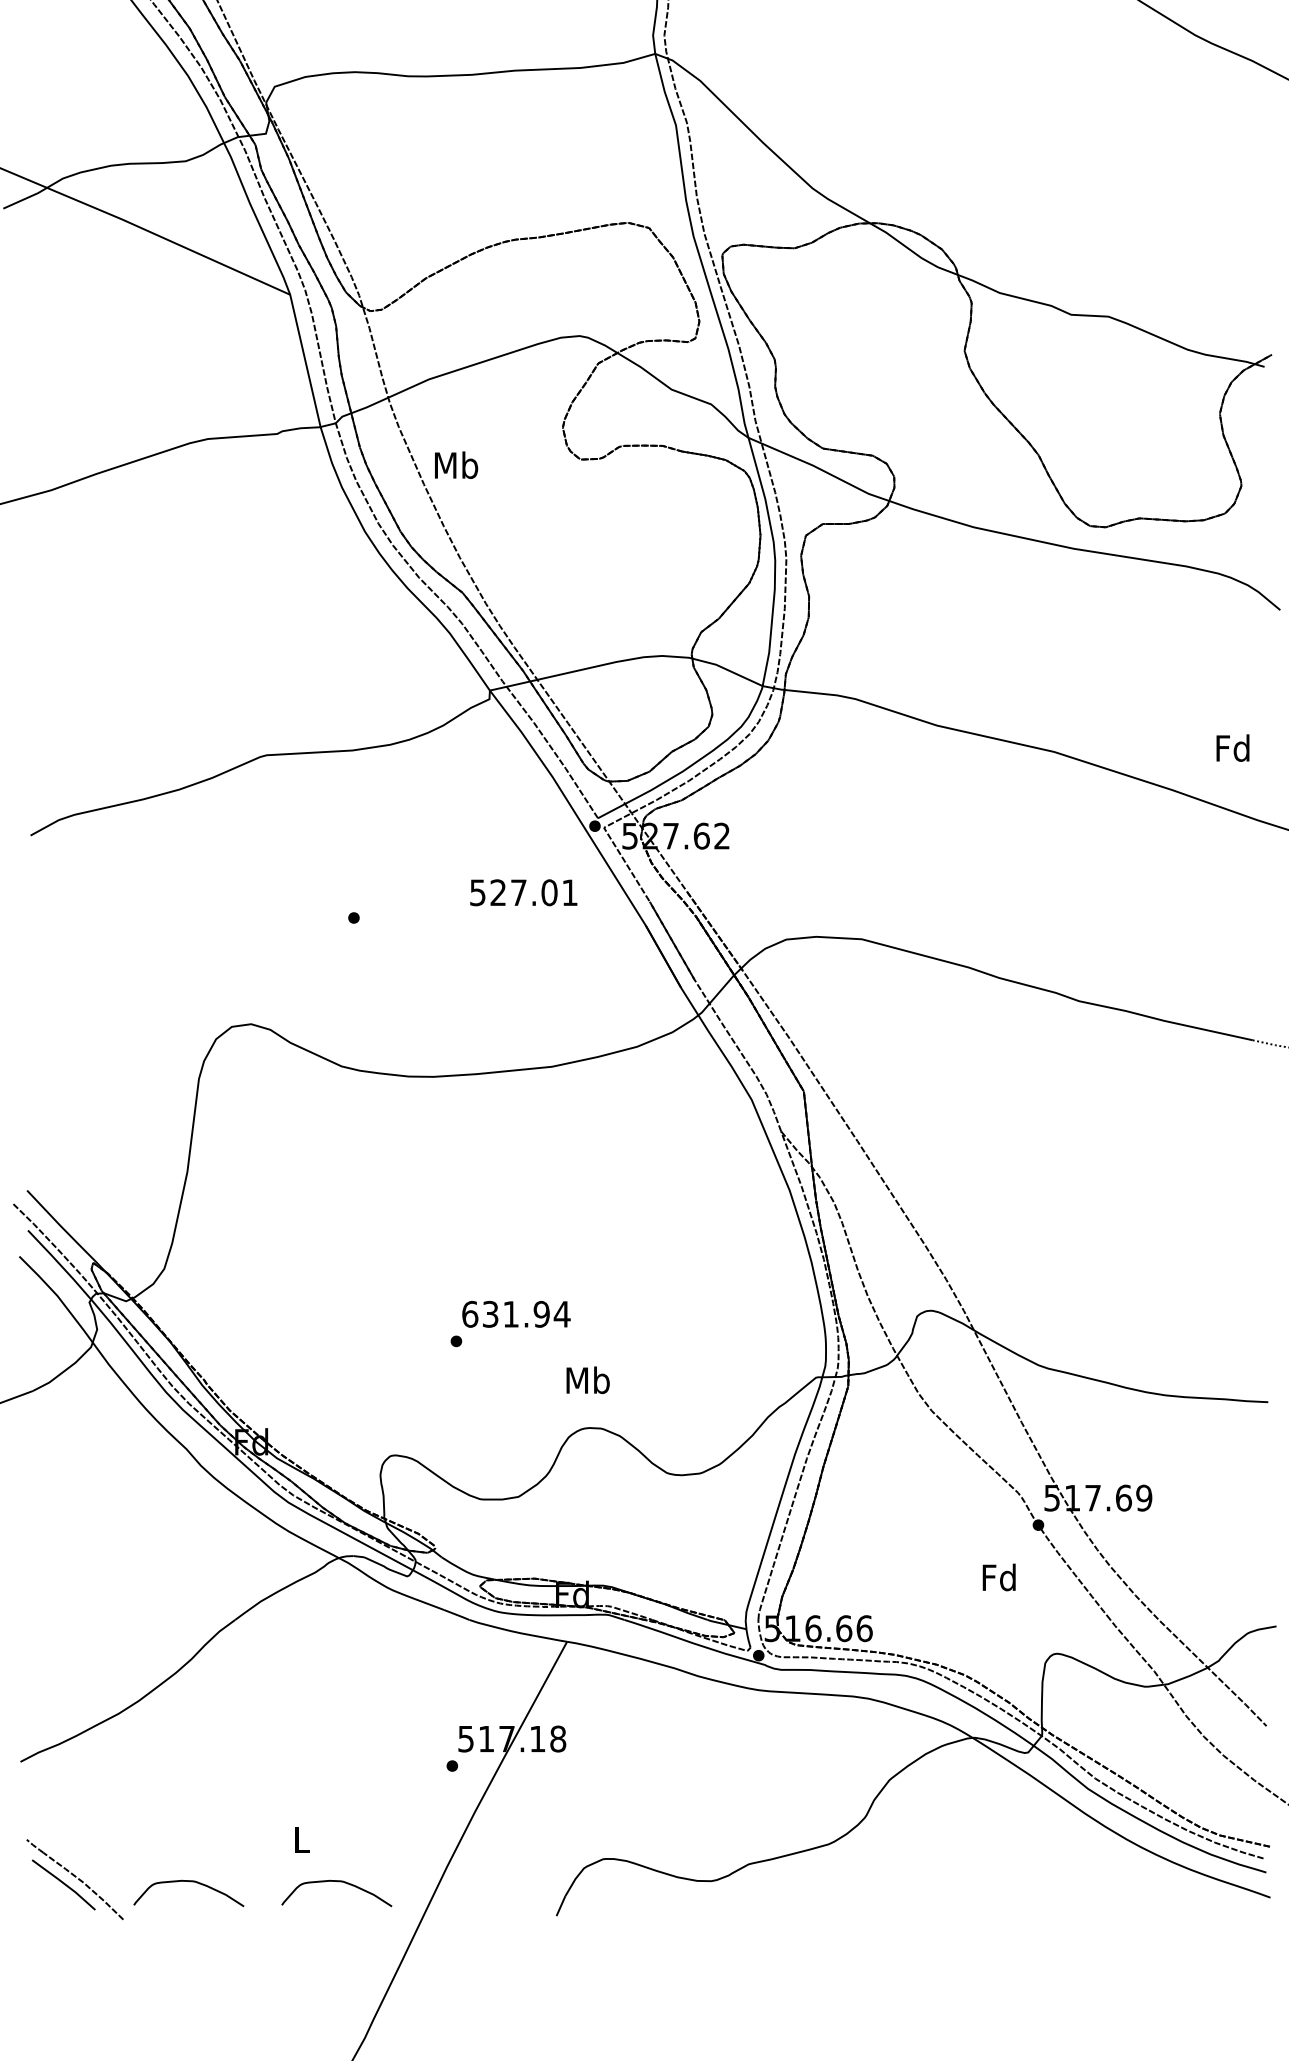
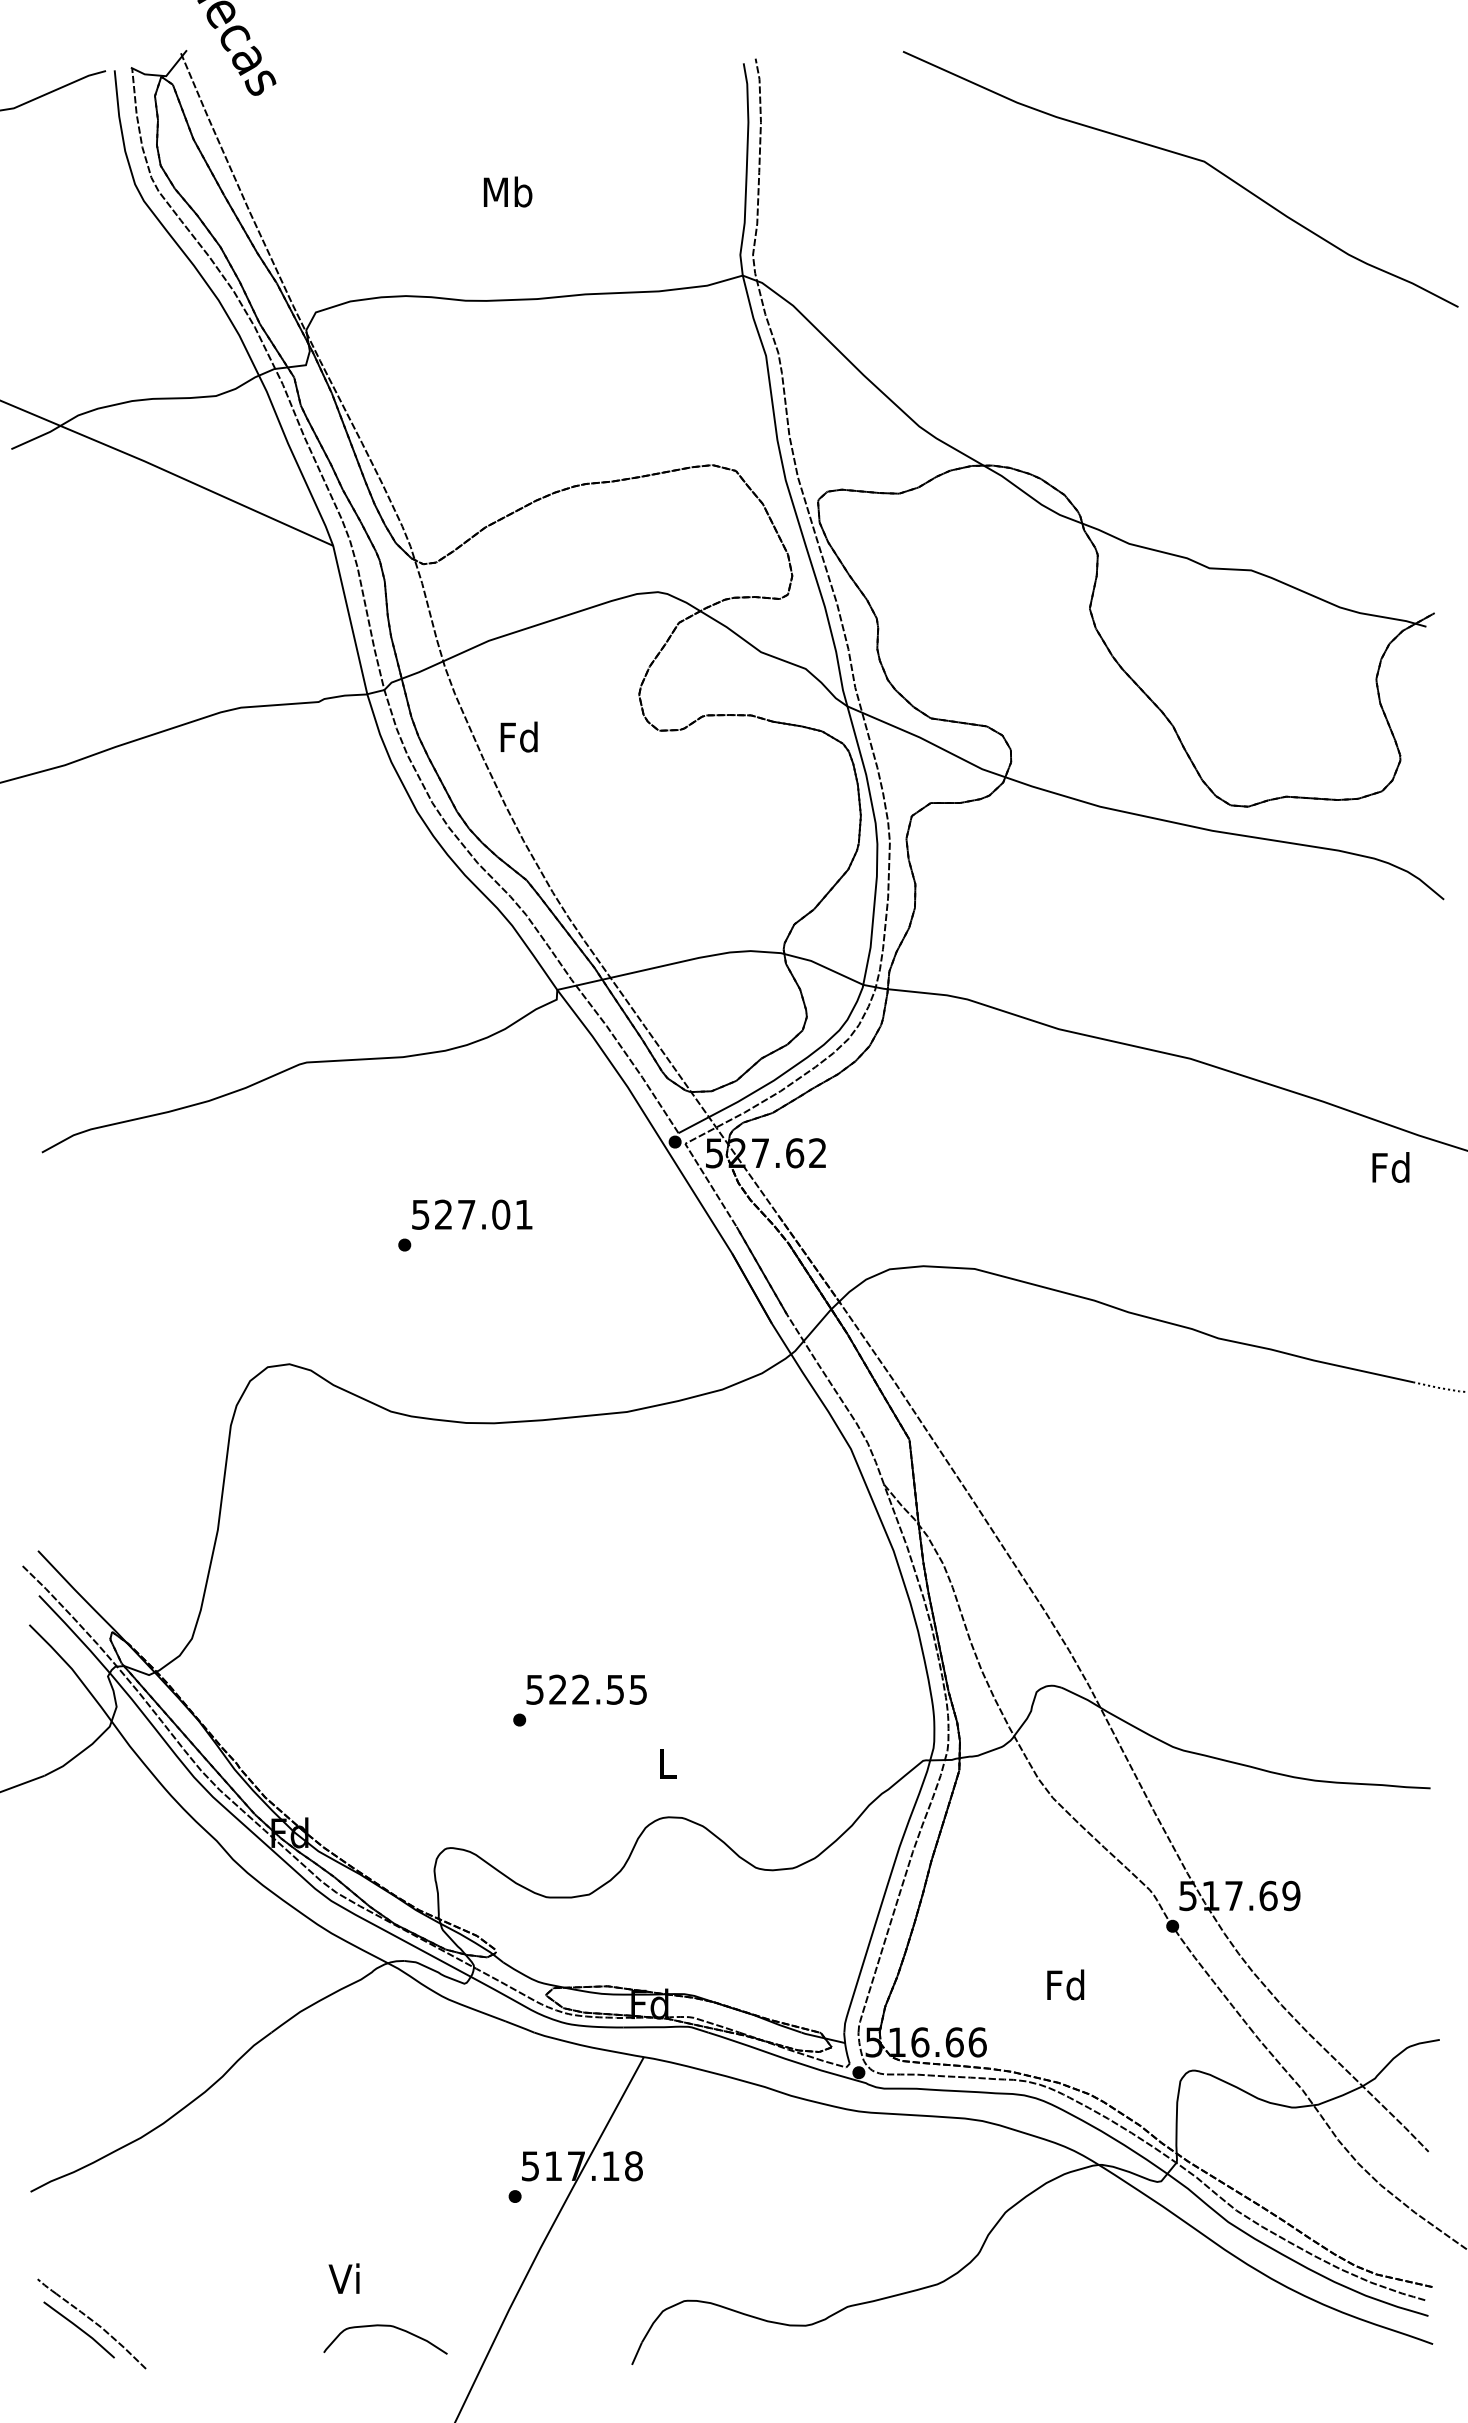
text: (456, 464) -> (519, 736), Mb -> Fd
text: (1232, 748) -> (1390, 1167), moved
text: (523, 892) -> (472, 1214), moved
text: (515, 1314) -> (586, 1689), 631.94 -> 522.55
text: (588, 1380) -> (667, 1763), Mb -> L
text: (999, 1577) -> (1065, 1984), moved
text: (299, 1839) -> (343, 2278), L -> Vi
curve: (188, 1881) -> (219, 2326), removed

